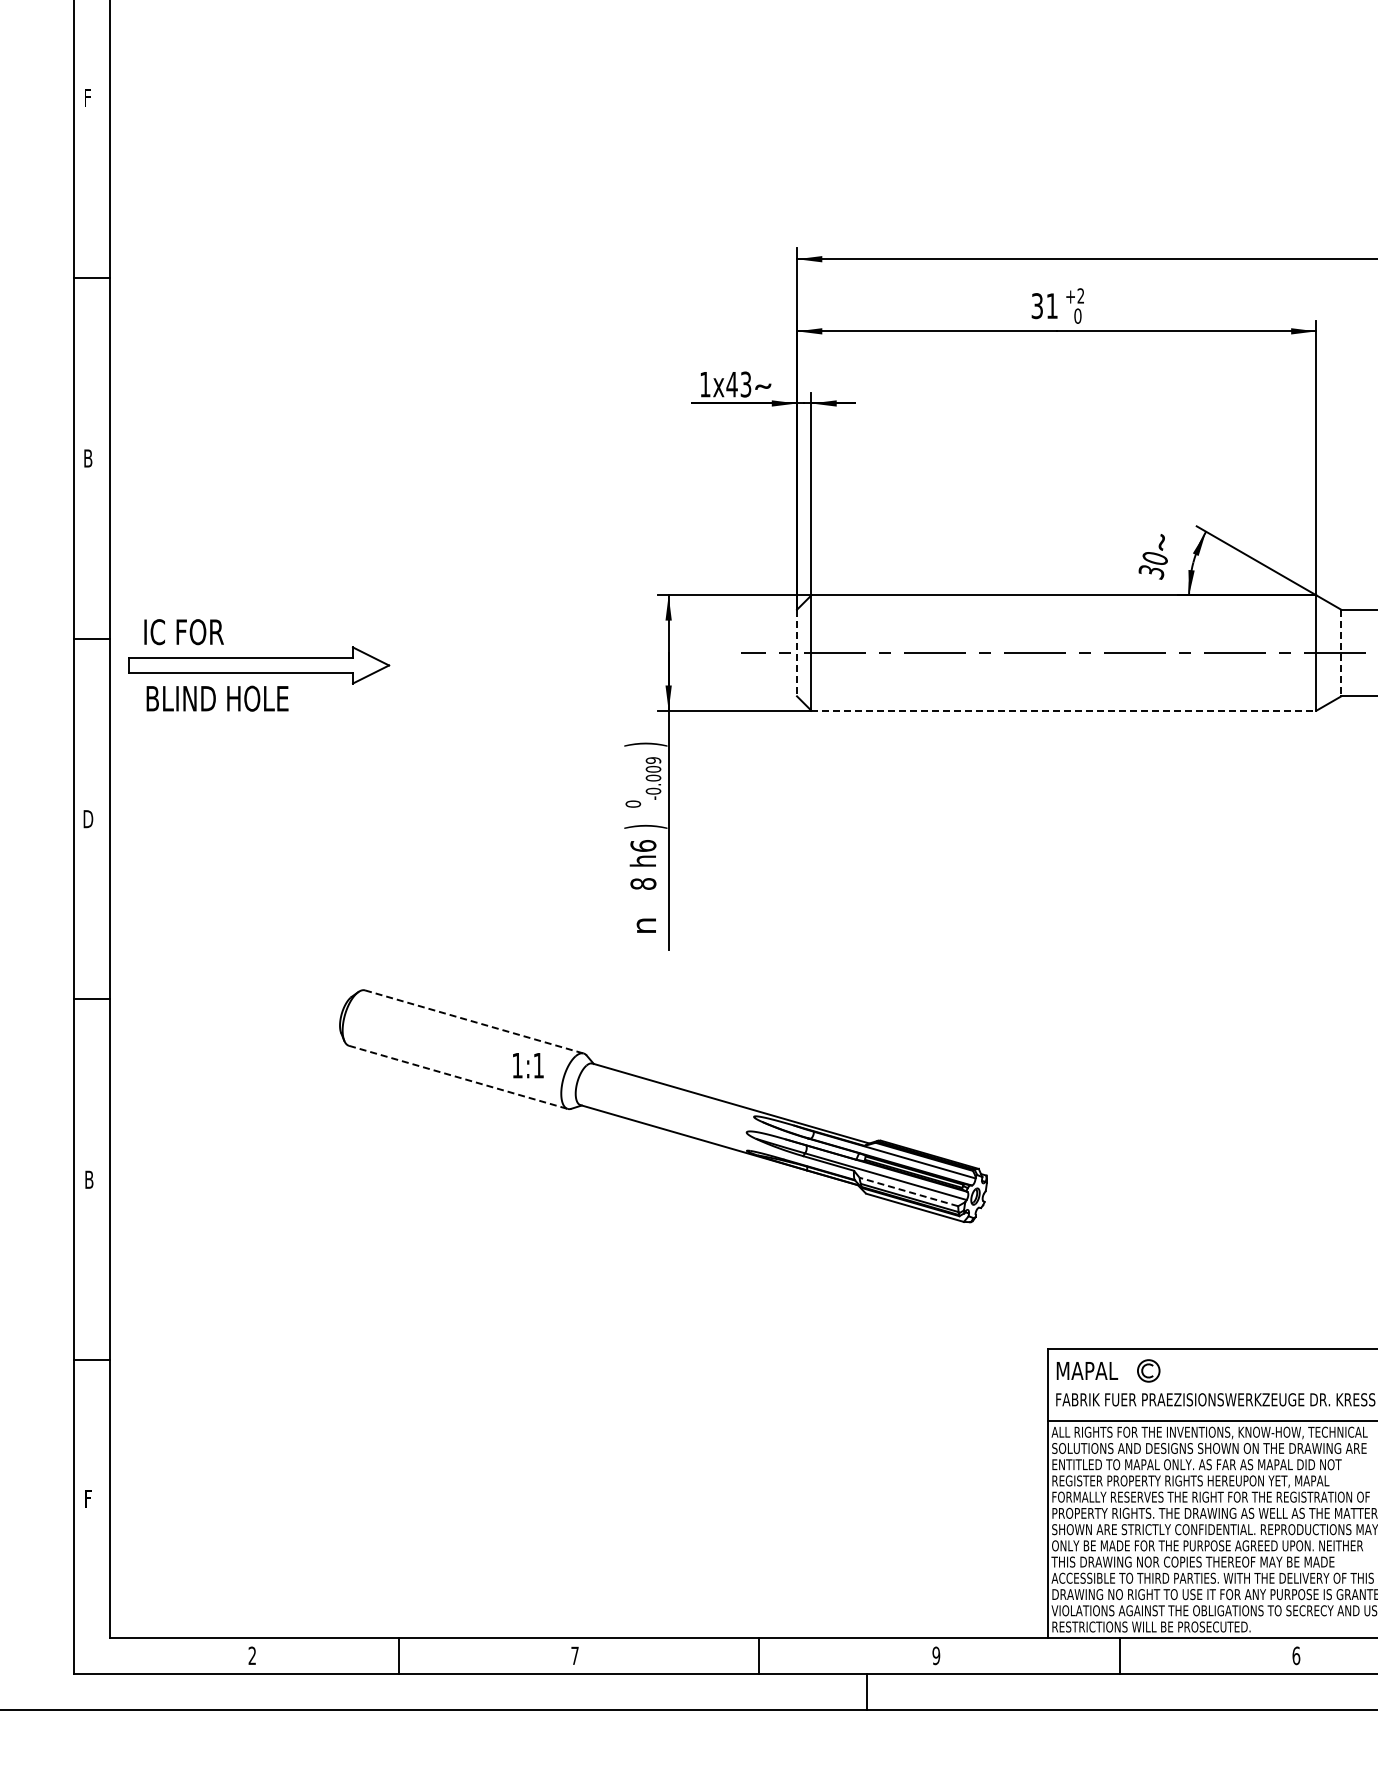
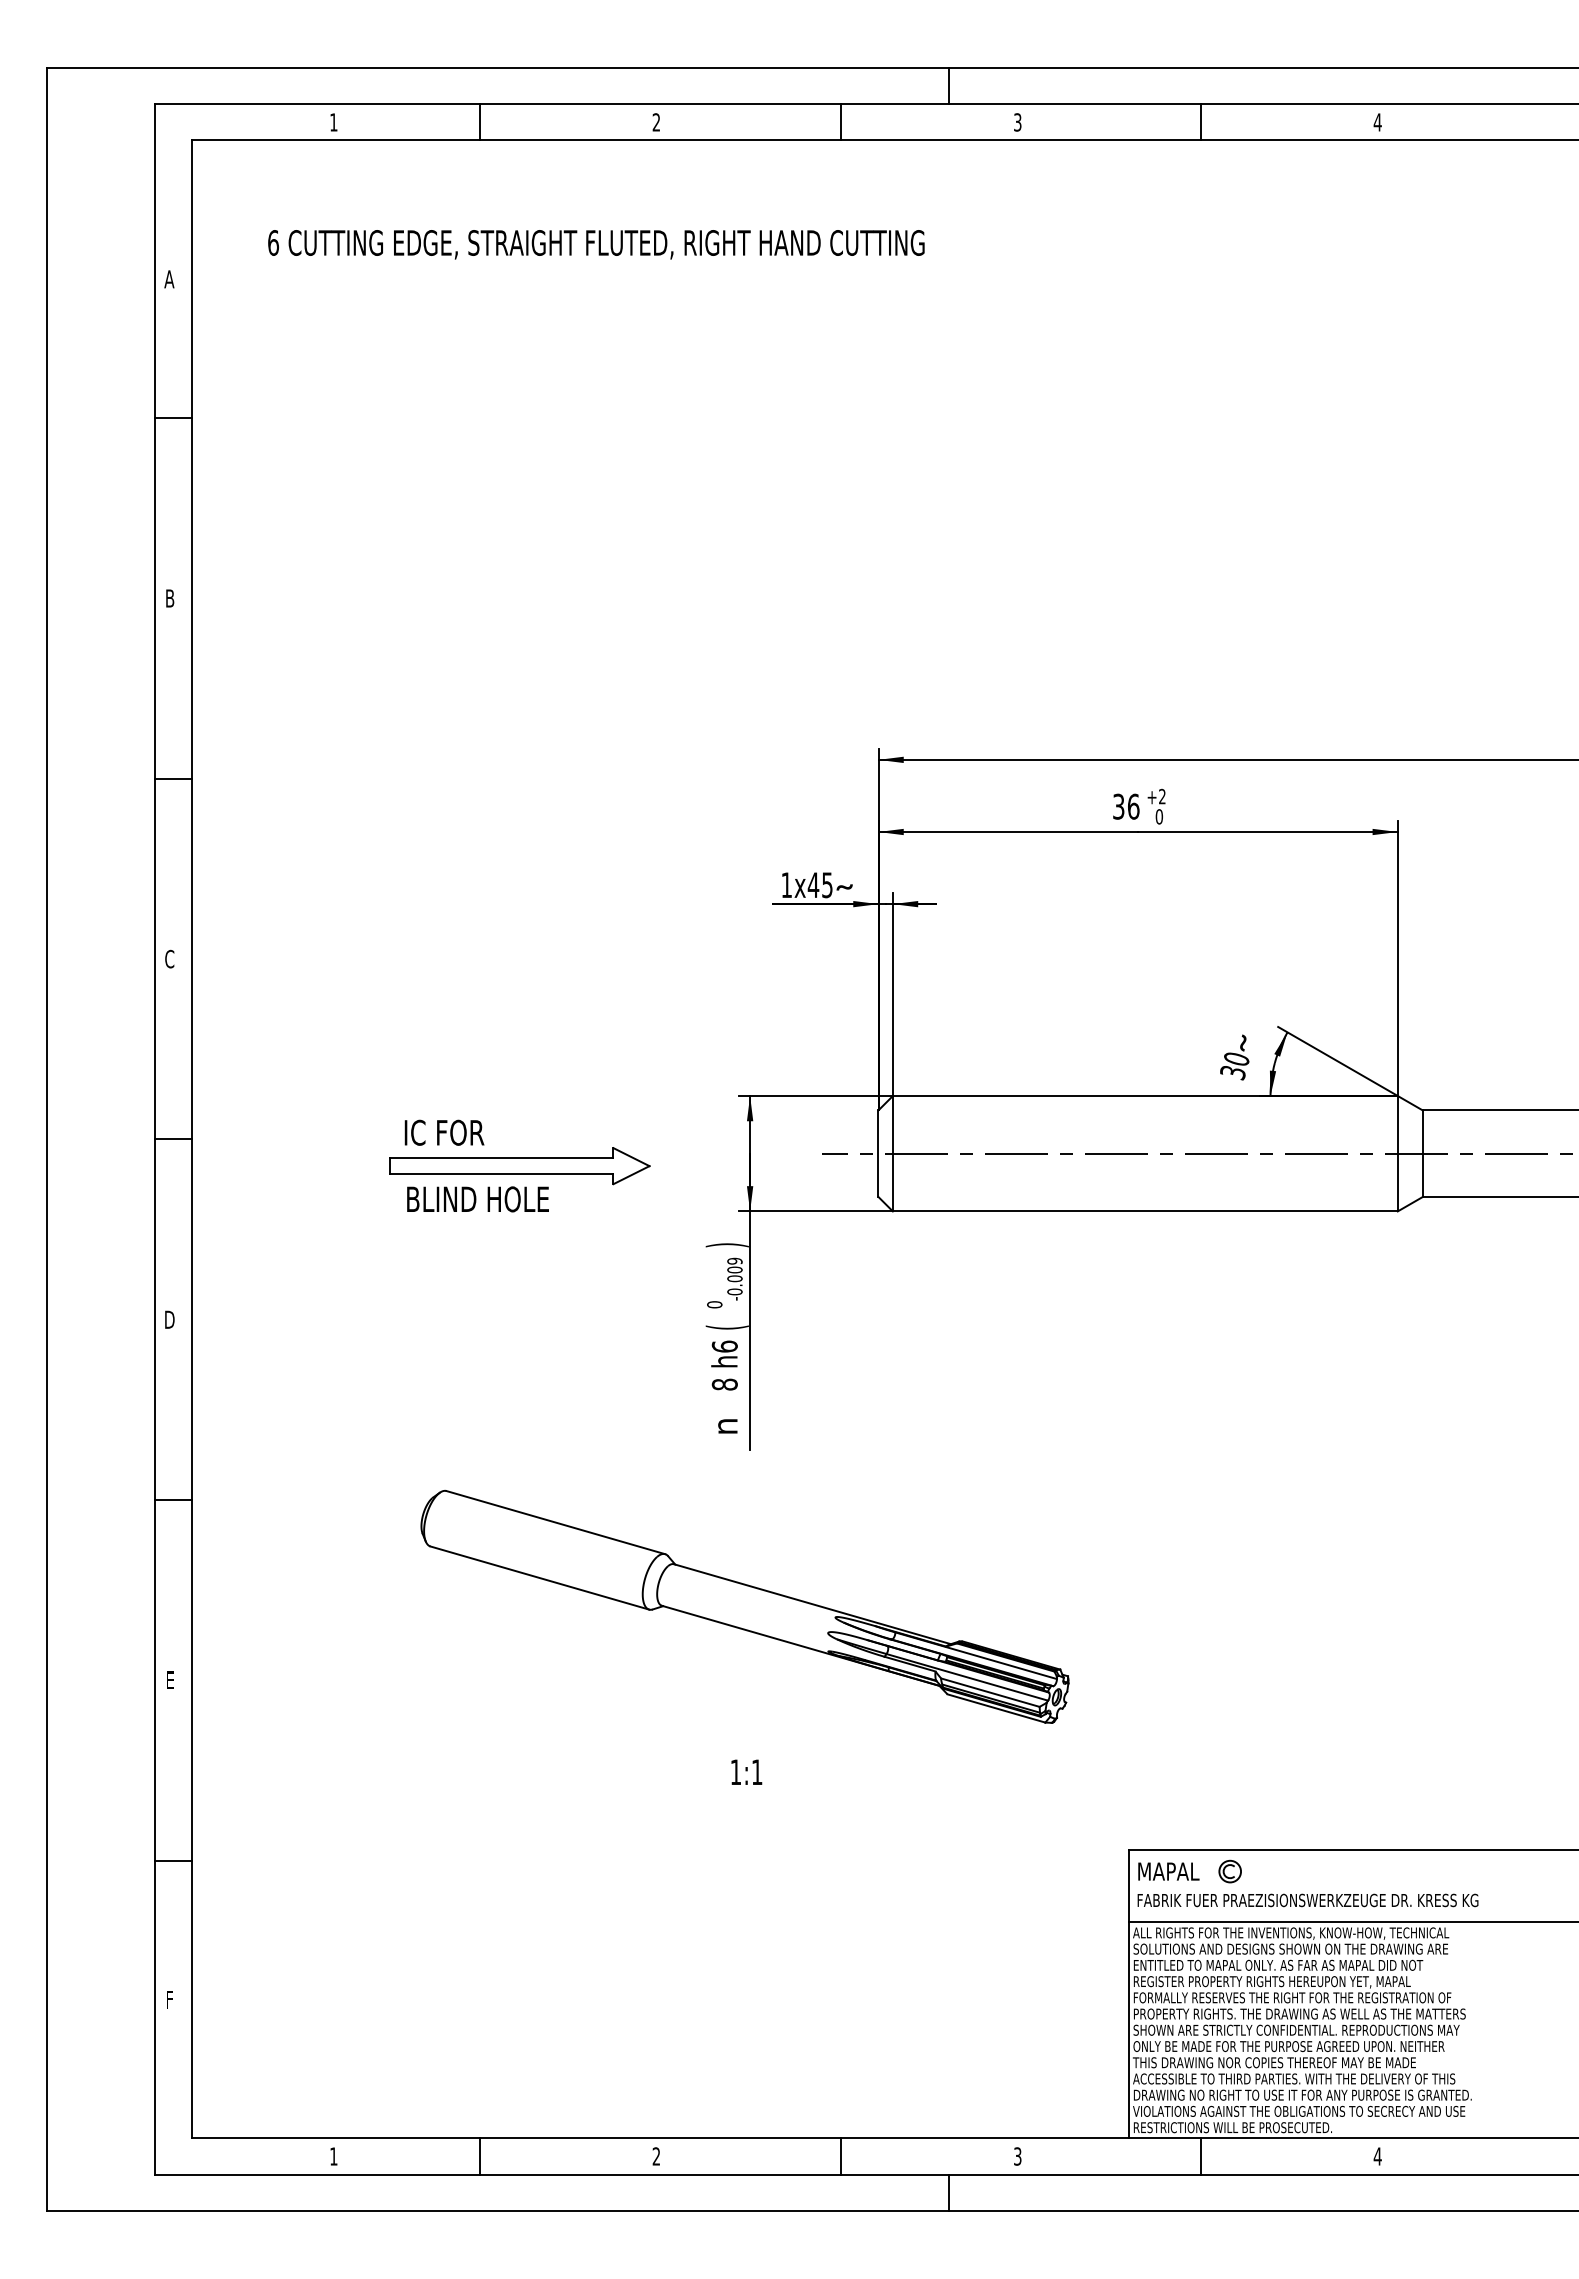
text: (89, 97) -> (170, 598), F -> B
text: (1052, 305) -> (1133, 806), 31 -> 36
text: (746, 383) -> (827, 884), 1x43 -> 1x45
text: (88, 457) -> (169, 958), B -> C
line: (797, 653) -> (878, 1154), dashed -> solid
line: (1341, 653) -> (1422, 1154), dashed -> solid
part: (259, 664) -> (519, 1165), moved
line: (1064, 710) -> (1145, 1211), dashed -> solid
text: (645, 826) -> (726, 1327), ) -> (
line: (474, 1021) -> (555, 1522), dashed -> solid
text: (528, 1064) -> (746, 1771), moved
line: (458, 1077) -> (539, 1578), dashed -> solid
text: (89, 1179) -> (170, 1680), B -> E
line: (908, 1191) -> (989, 1692), dashed -> solid
text: (252, 1655) -> (333, 2156), 2 -> 1
text: (575, 1655) -> (656, 2156), 7 -> 2
text: (936, 1655) -> (1017, 2156), 9 -> 3
text: (1296, 1655) -> (1377, 2156), 6 -> 4

